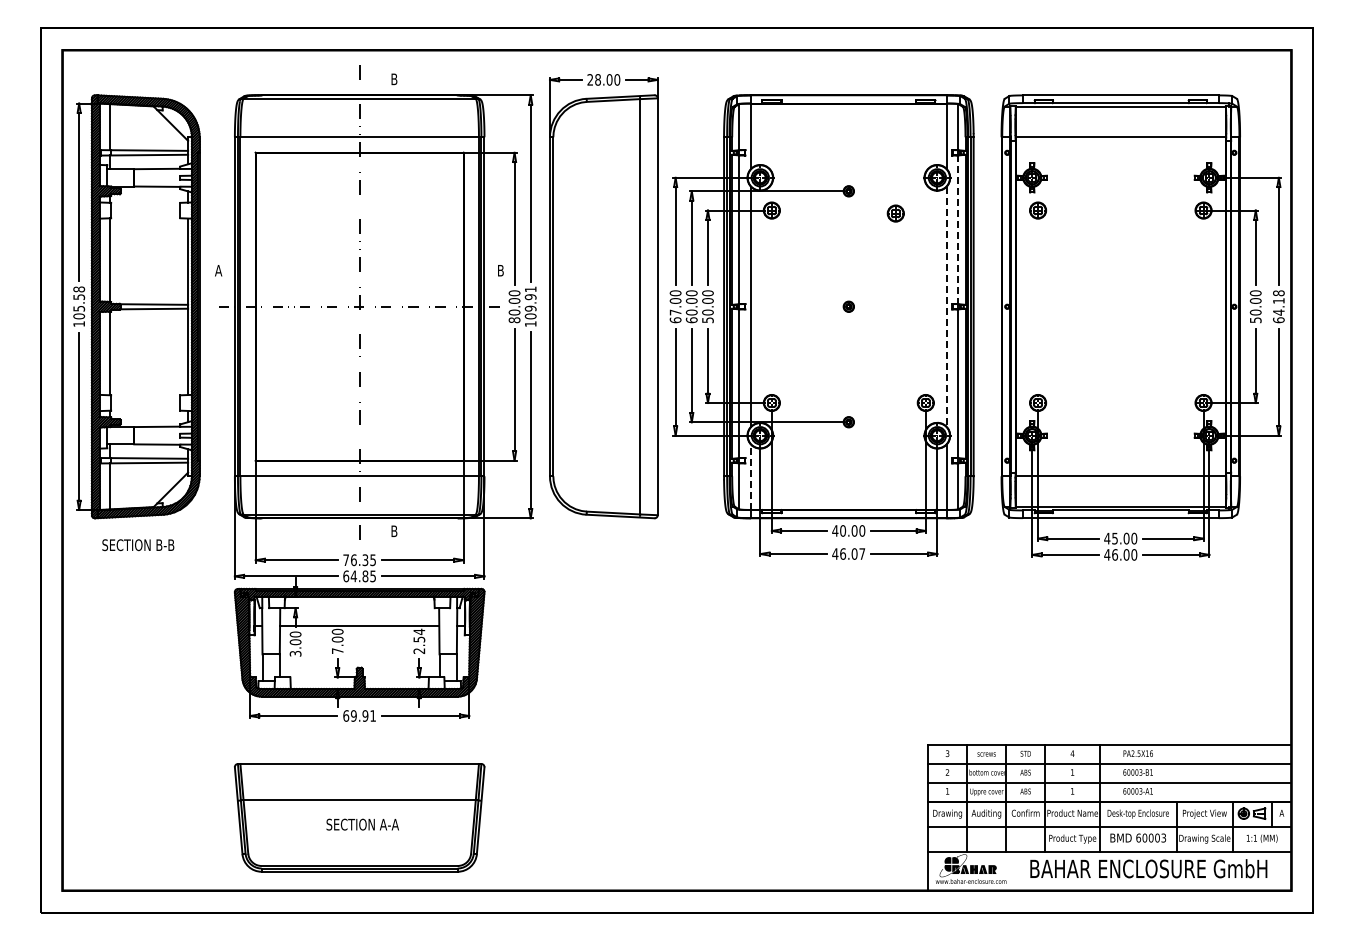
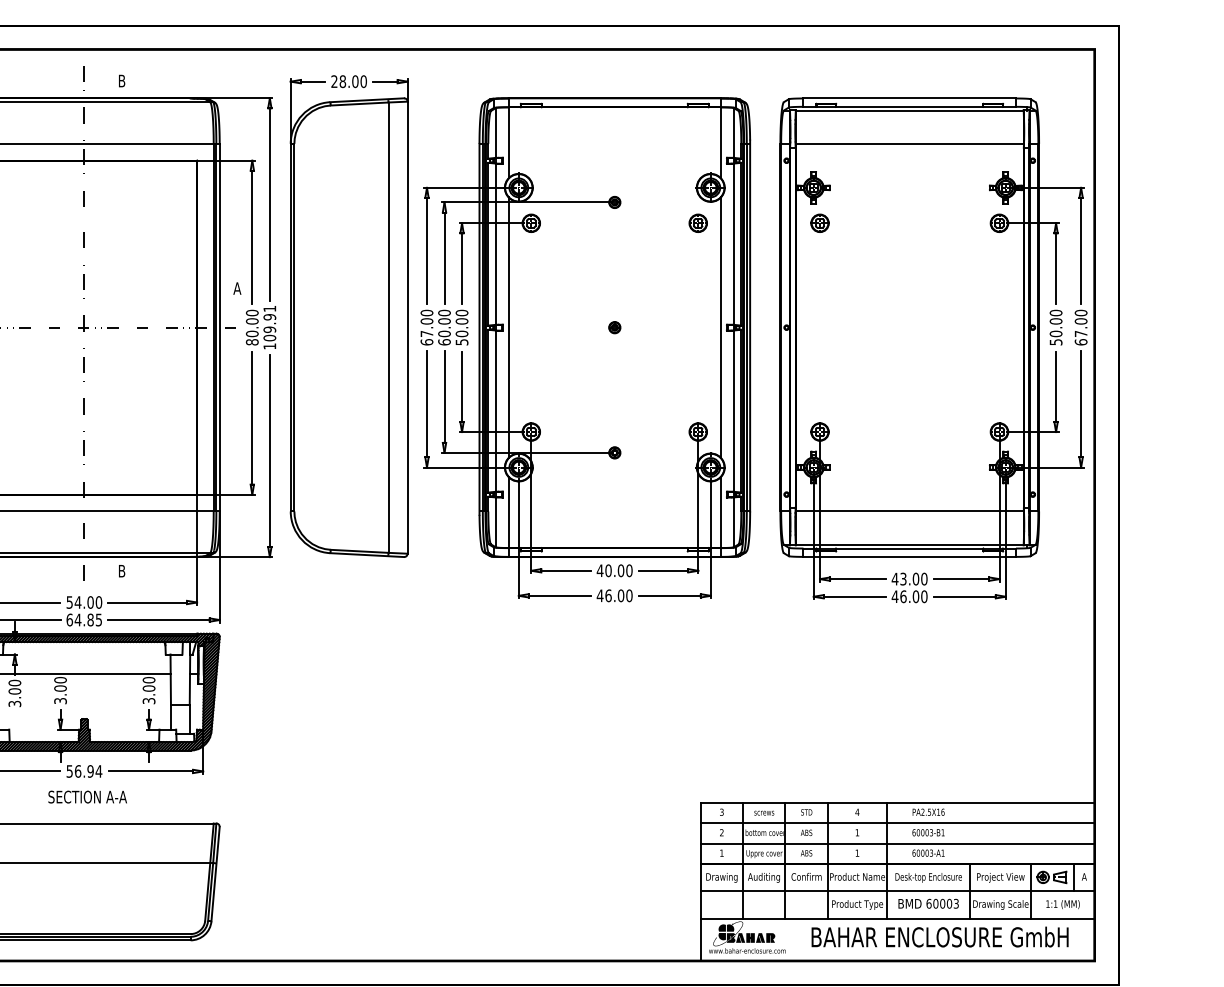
part: (895, 213) -> (697, 223), moved
line: (958, 230) -> (733, 244), dashed -> solid
text: (500, 270) -> (237, 288), B -> A
text: (1278, 302) -> (1080, 323), 64.18 -> 67.00
line: (946, 307) -> (720, 328), dashed -> solid
line: (750, 477) -> (508, 512), dashed -> solid
text: (1114, 537) -> (902, 577), 45.00 -> 43.00
text: (862, 553) -> (629, 595), 46.07 -> 46.00
text: (359, 560) -> (84, 602), 76.35 -> 54.00
text: (419, 640) -> (149, 689), 2.54 -> 3.00
text: (337, 650) -> (60, 700), 7.00 -> 3.00
text: (359, 715) -> (84, 770), 69.91 -> 56.94
text: (362, 824) -> (87, 796), moved

